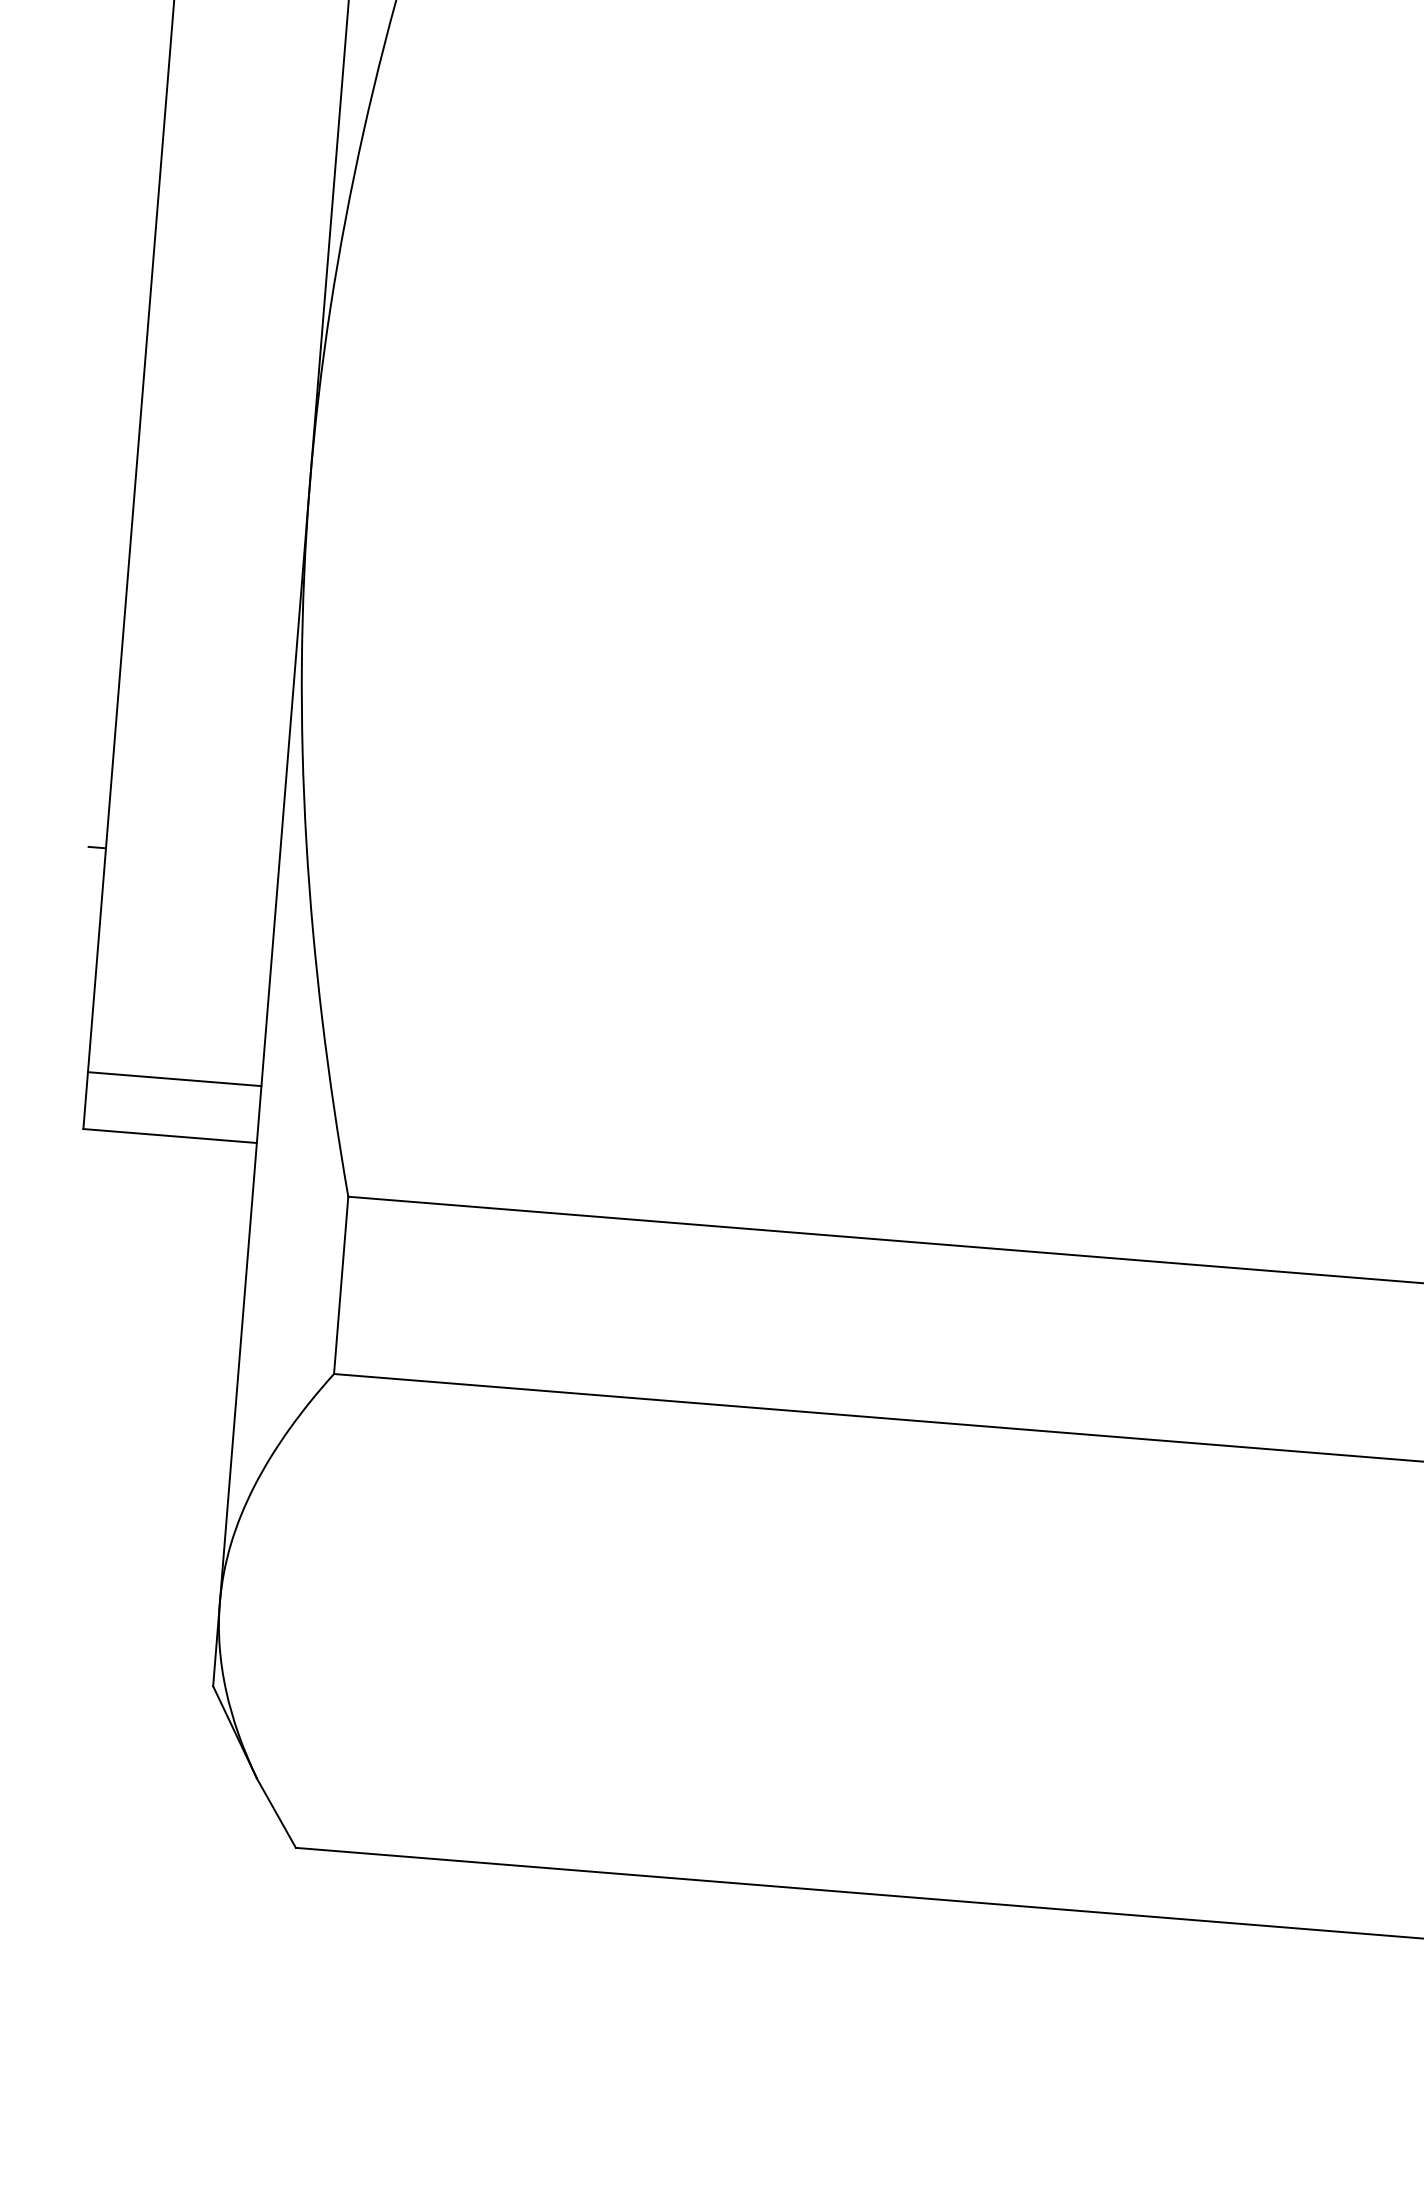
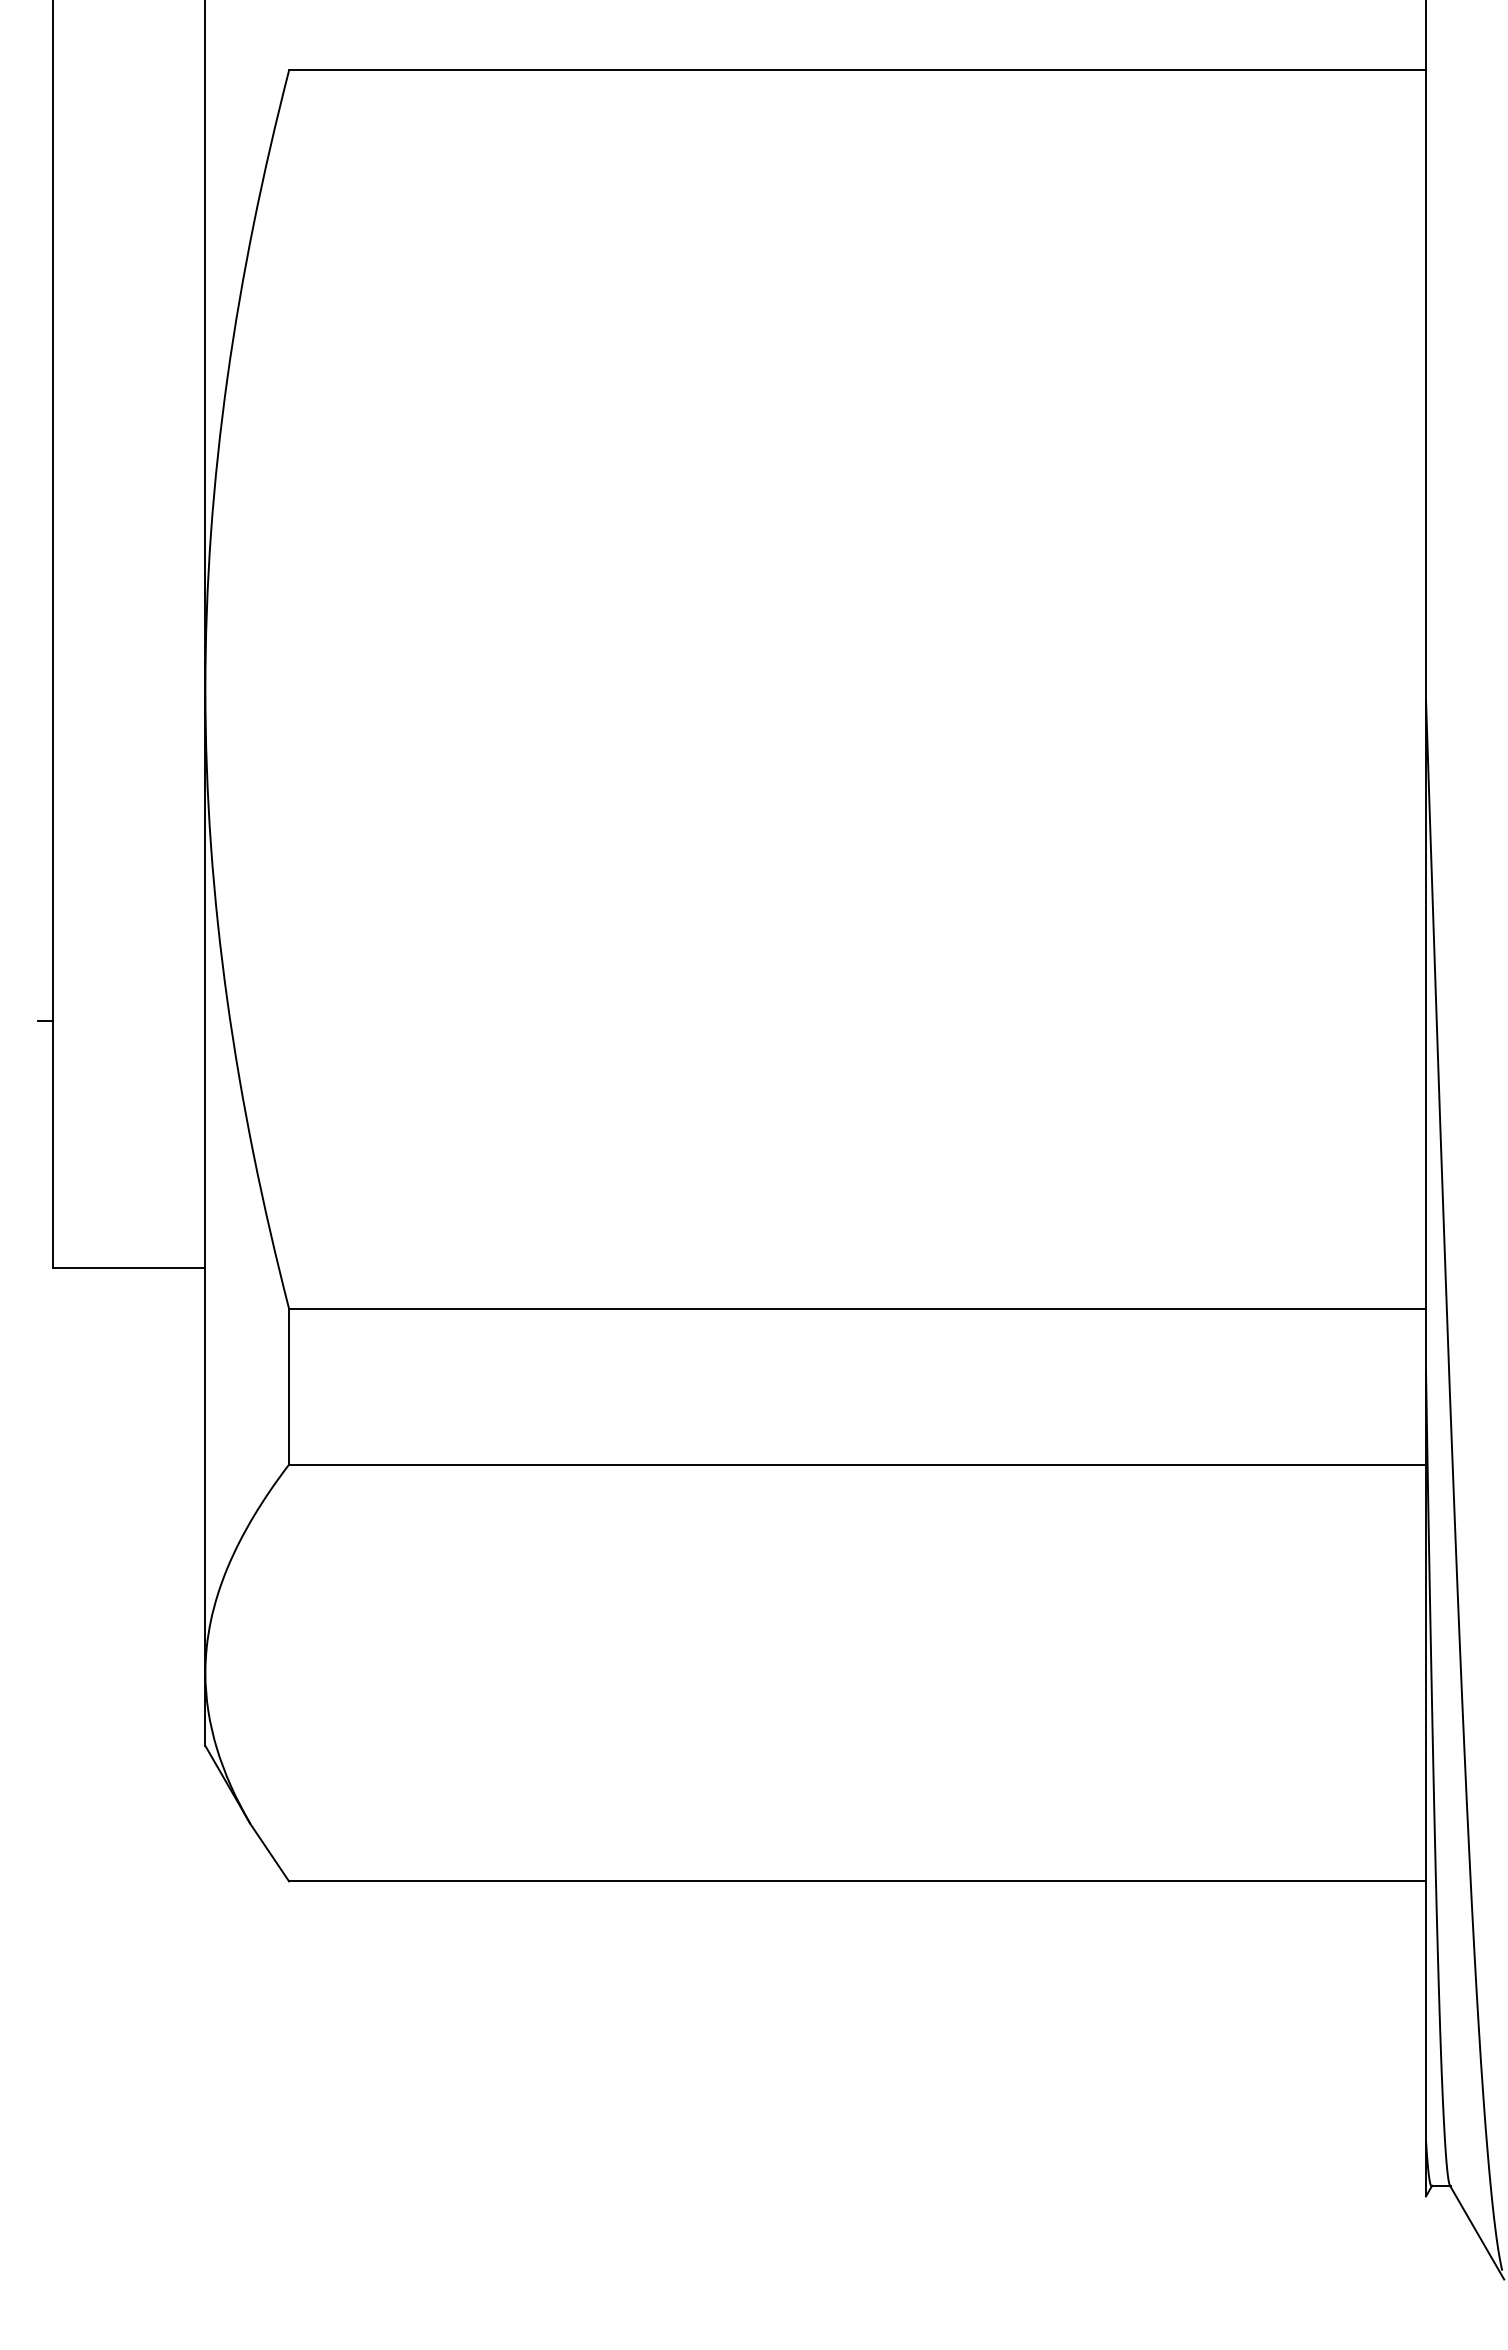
line: (173, 1079) -> (128, 1218), removed

